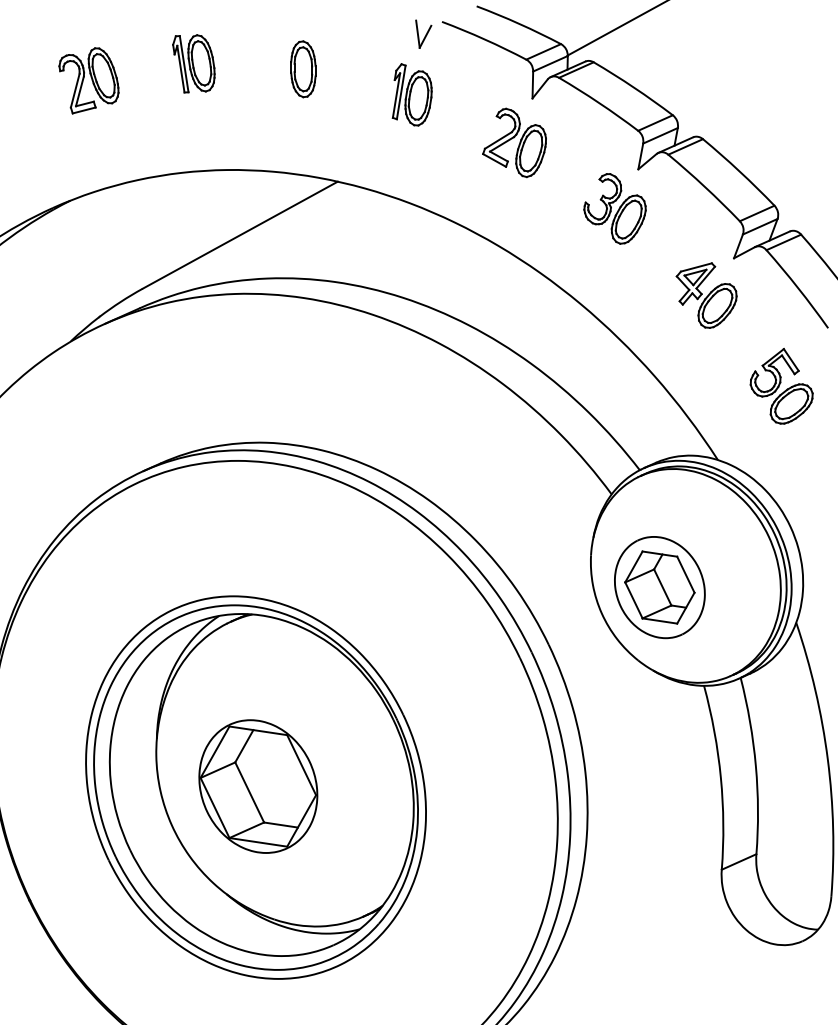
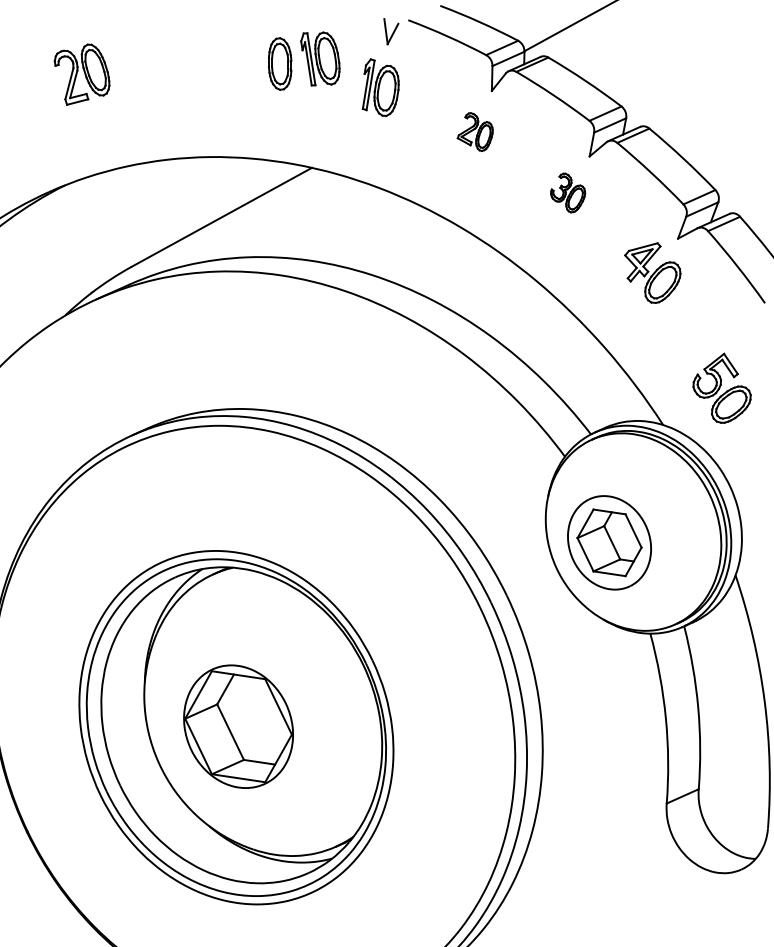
part: (193, 63) -> (320, 58), moved
part: (514, 142) -> (475, 131), size x0.6
part: (614, 208) -> (567, 192), size x0.6
part: (781, 386) -> (721, 388), moved

